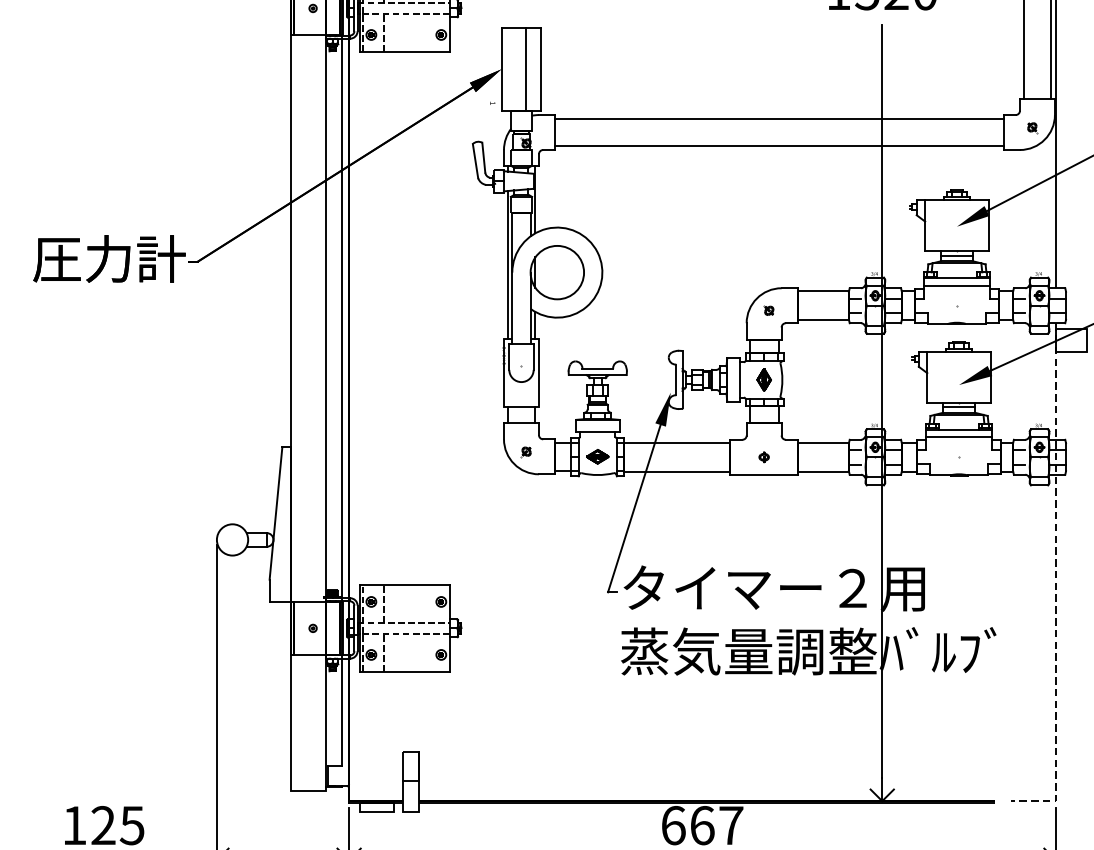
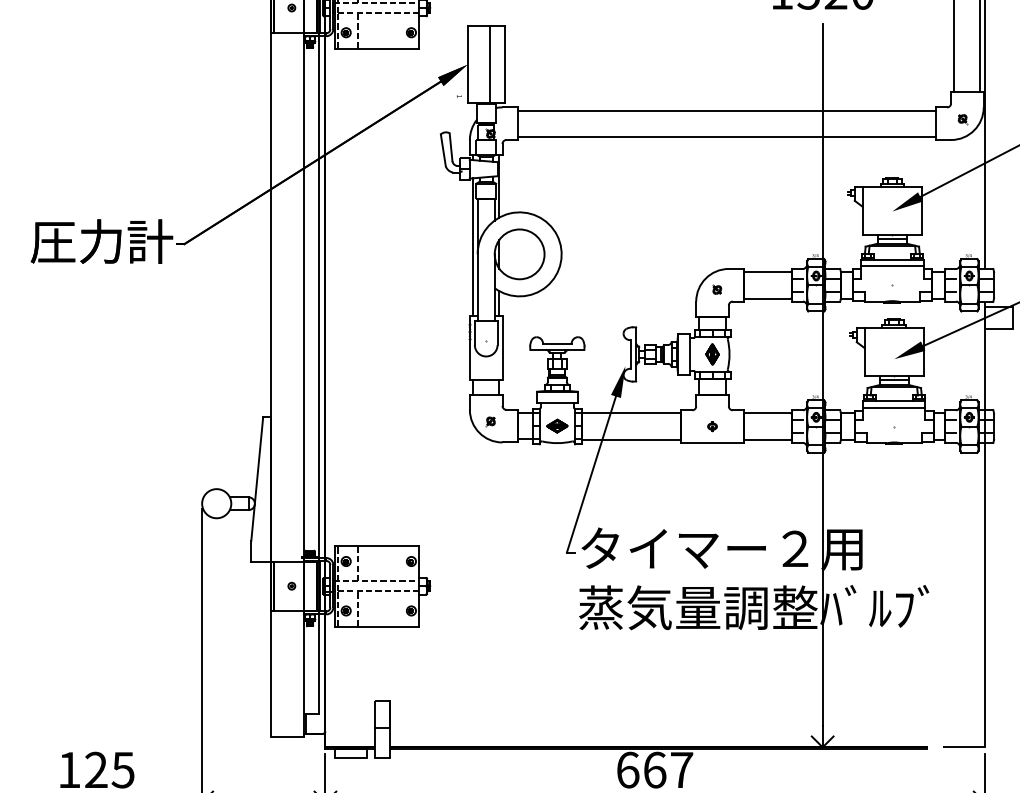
line: (1055, 585) -> (984, 546), dashed -> solid

